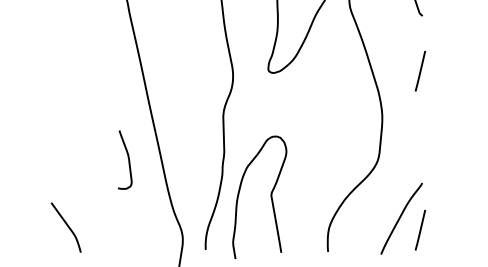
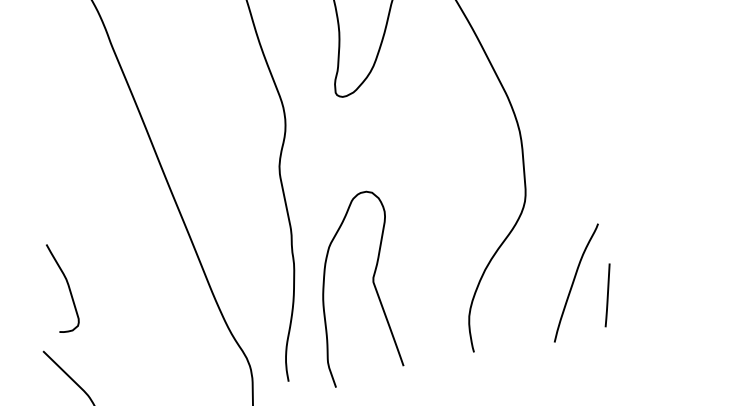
line: (420, 70) -> (565, 54), removed
curve: (127, 157) -> (65, 283), moved

